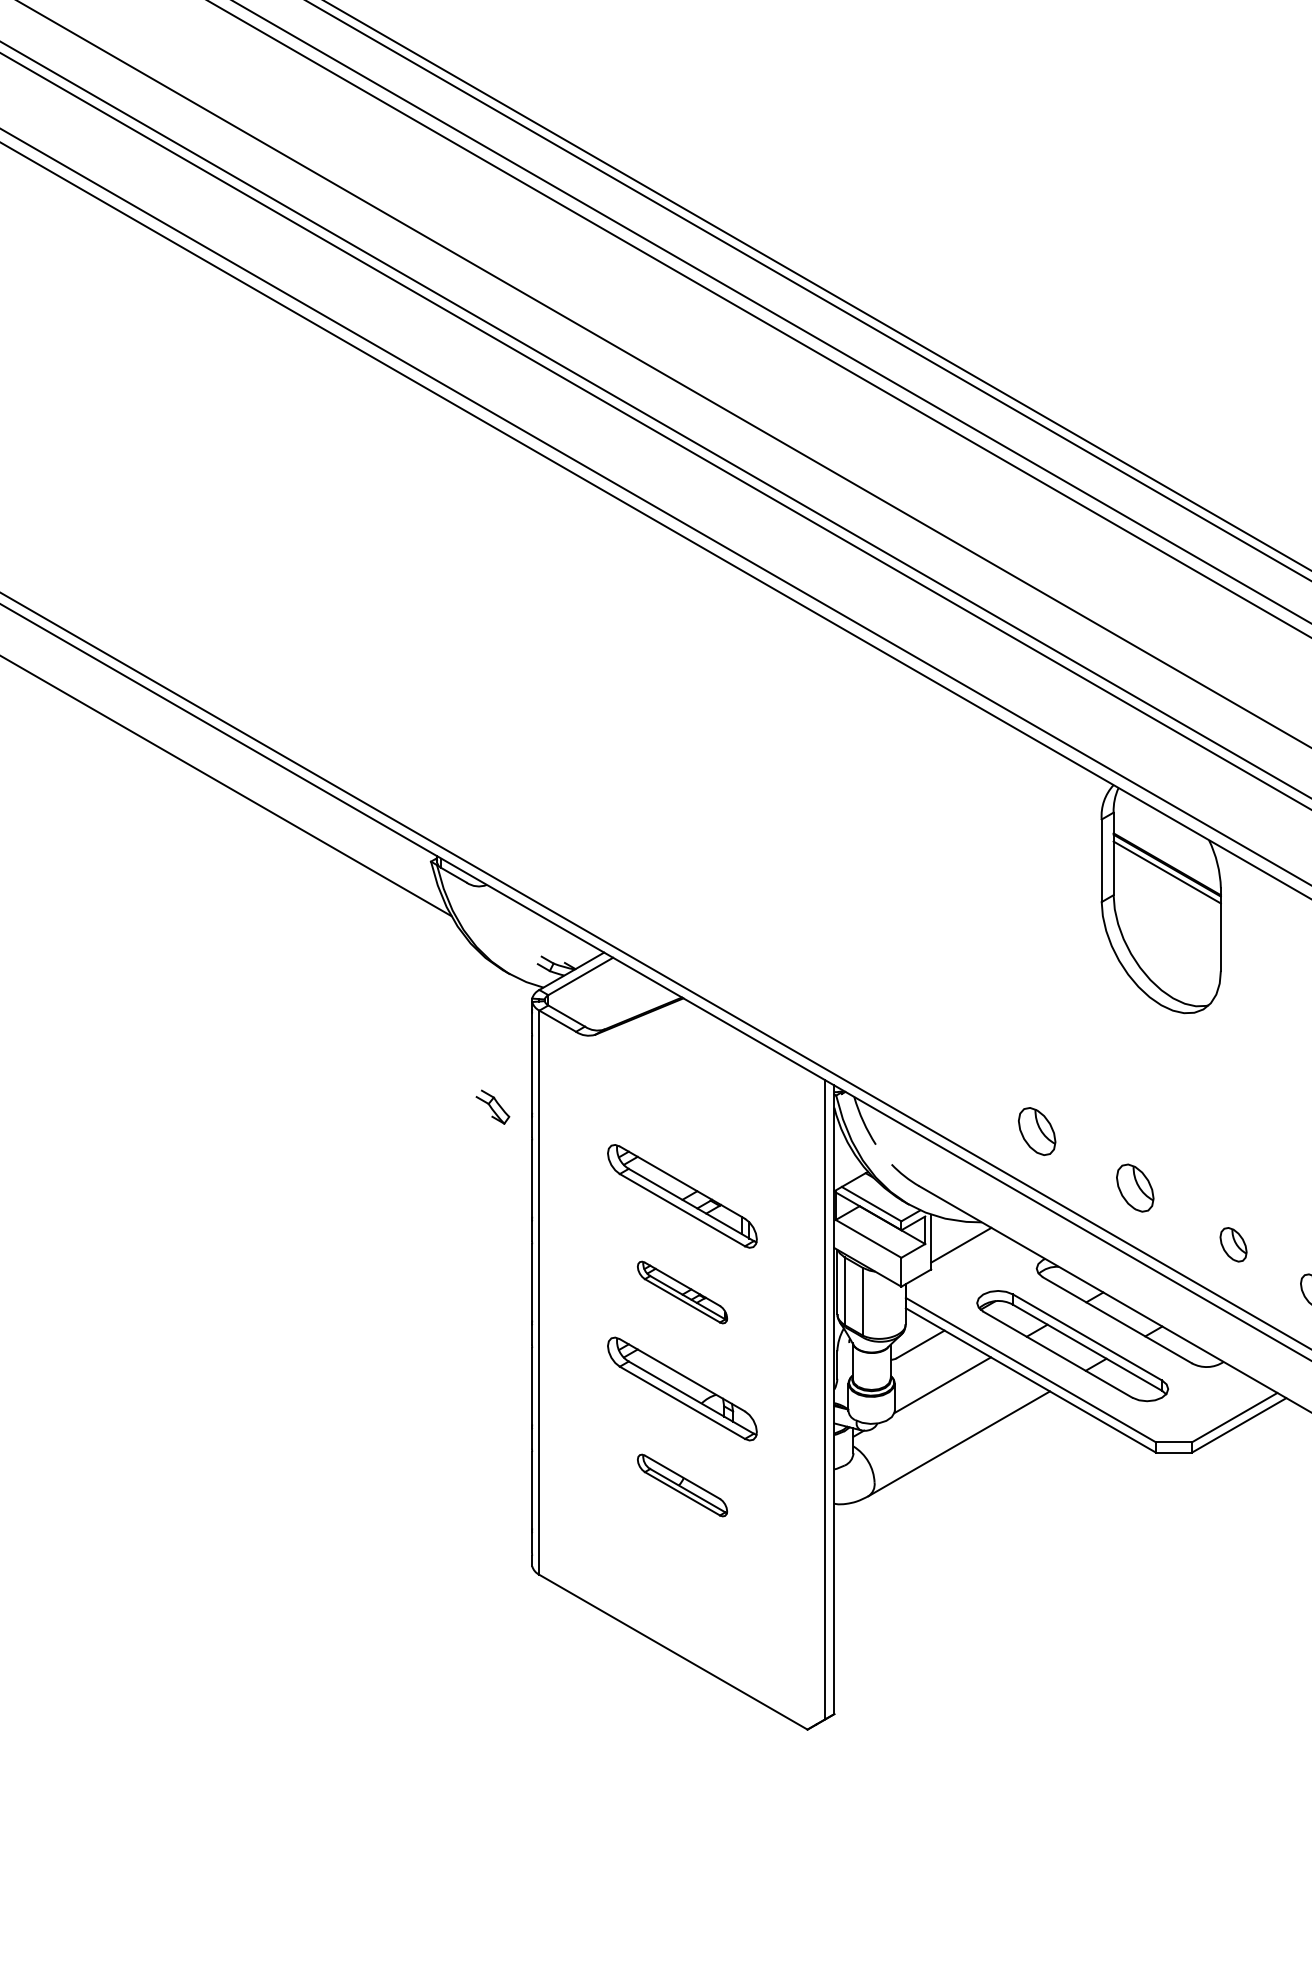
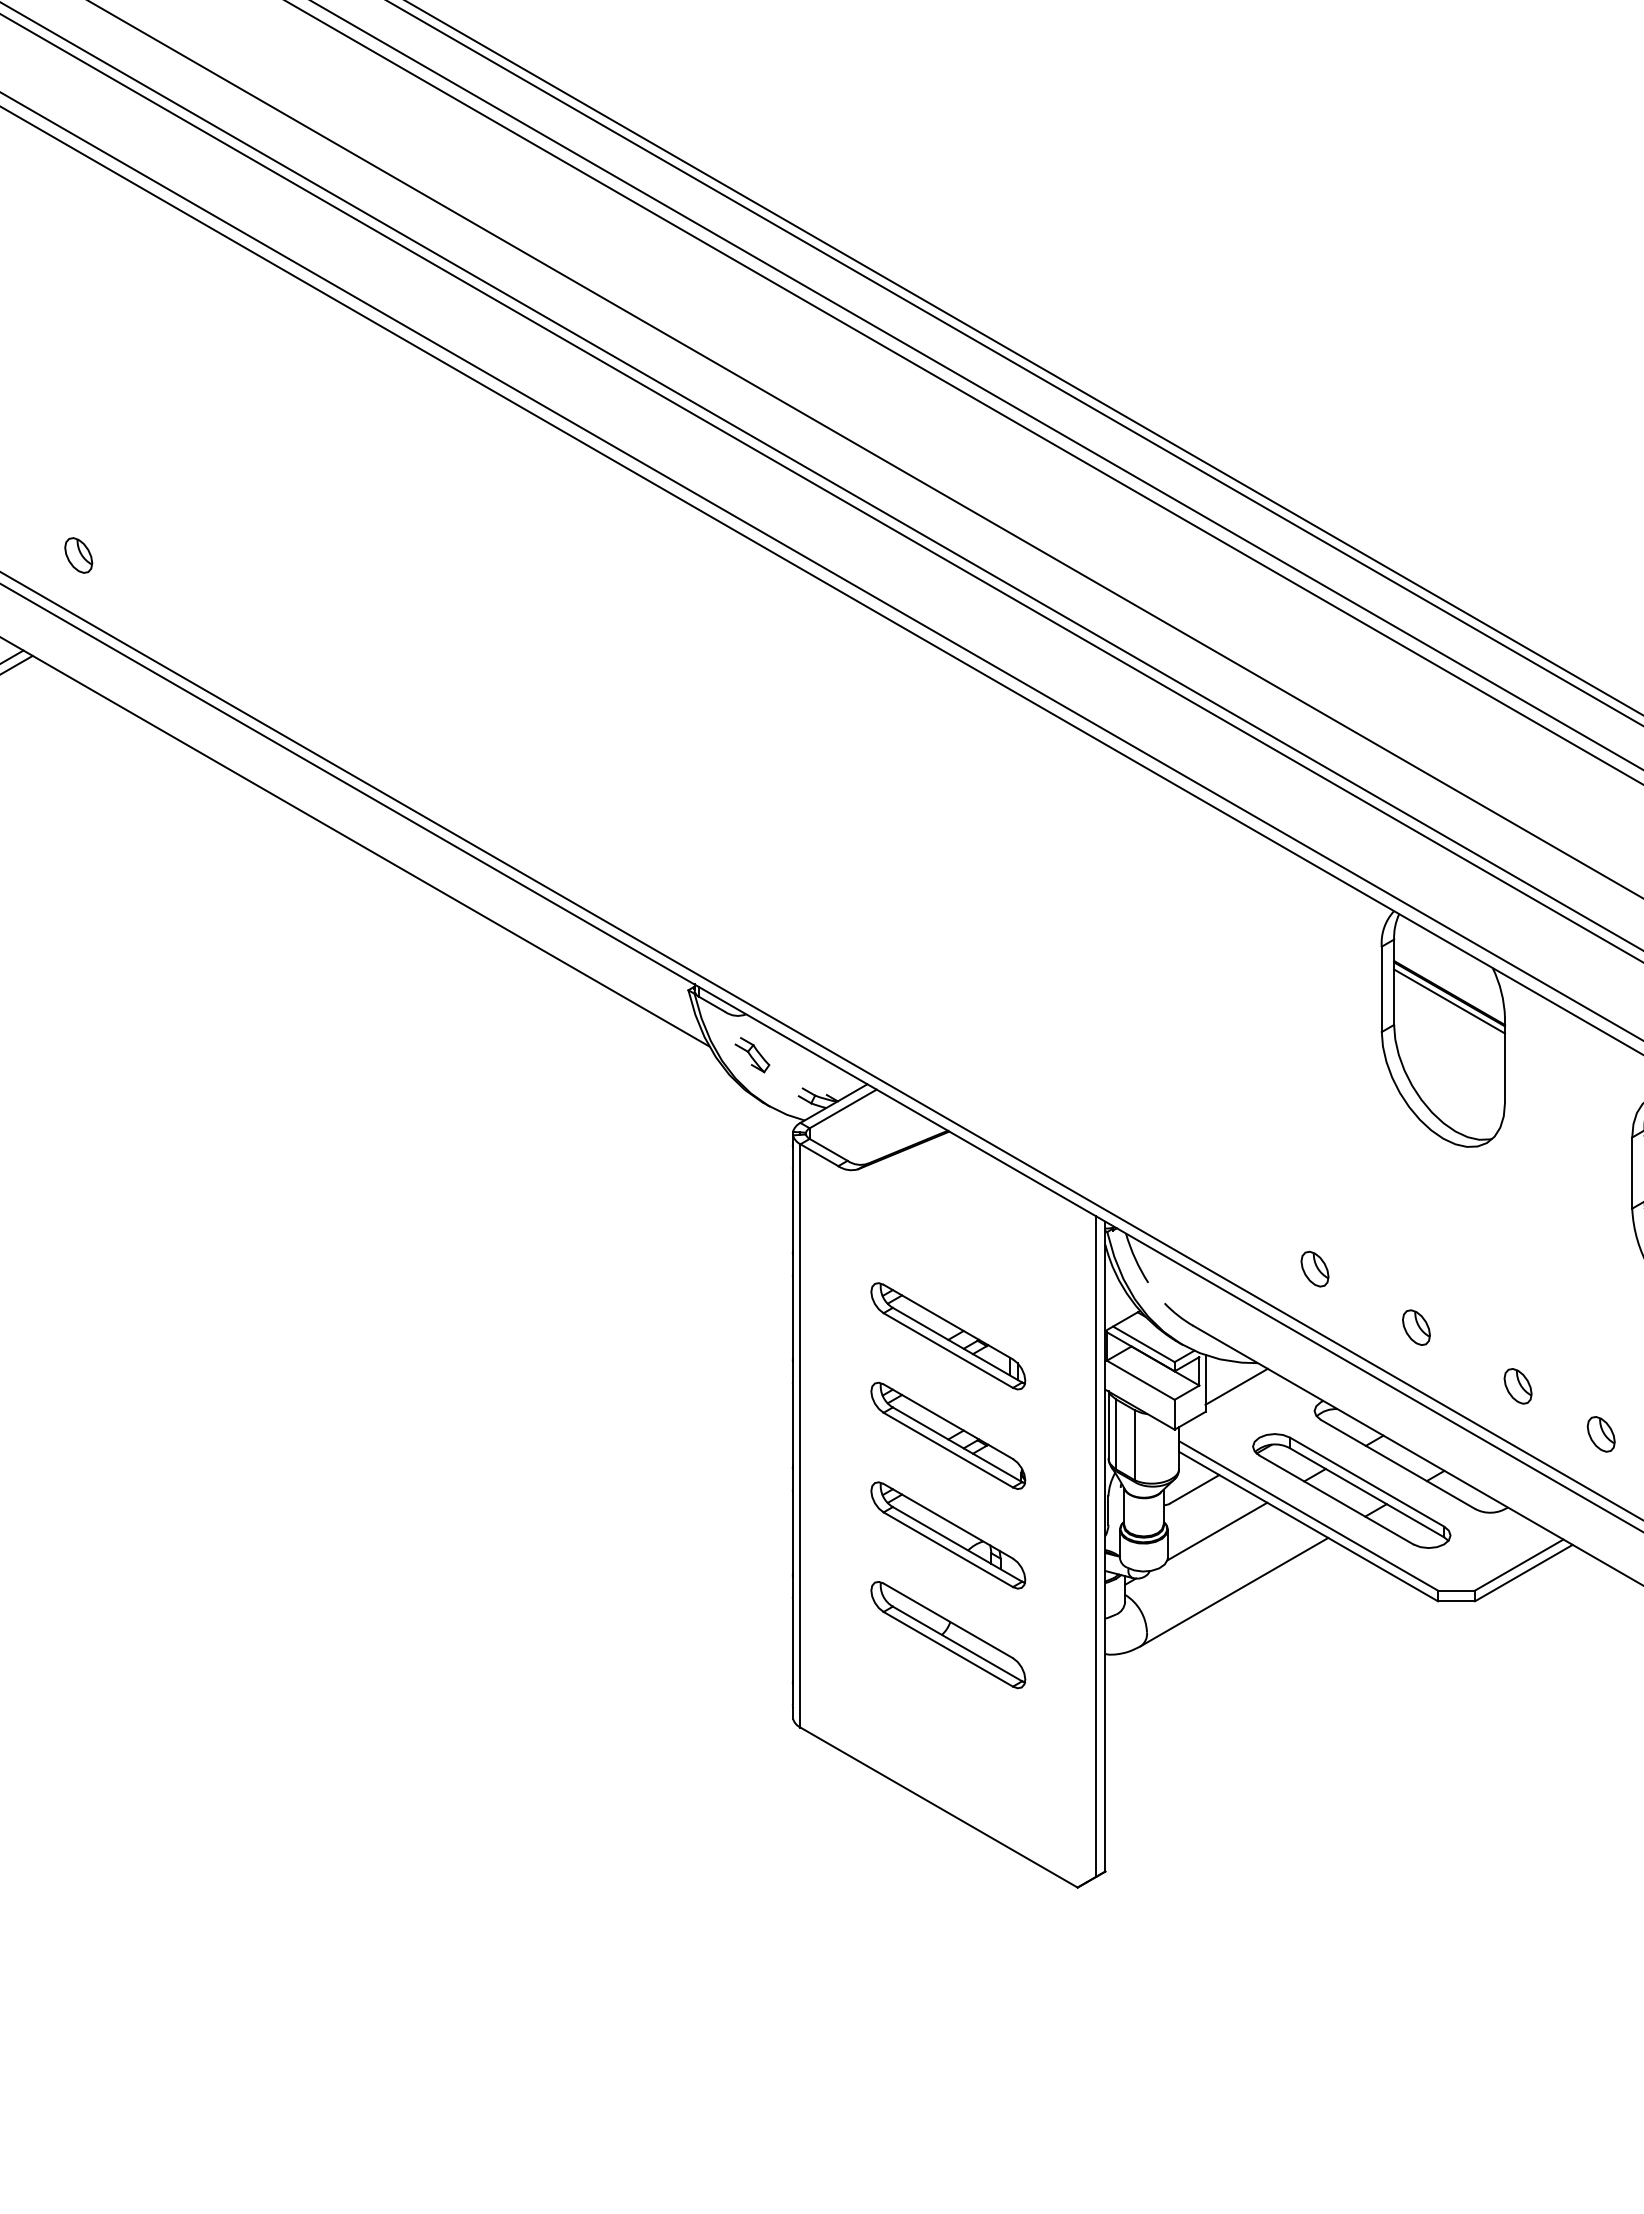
part: (493, 1107) -> (752, 1055), moved
part: (1036, 1130) -> (1314, 1268), size x0.71
part: (1135, 1187) -> (1416, 1327), size x0.71
part: (682, 1292) -> (948, 1435), size x1.67
part: (682, 1485) -> (948, 1635), size x1.67

